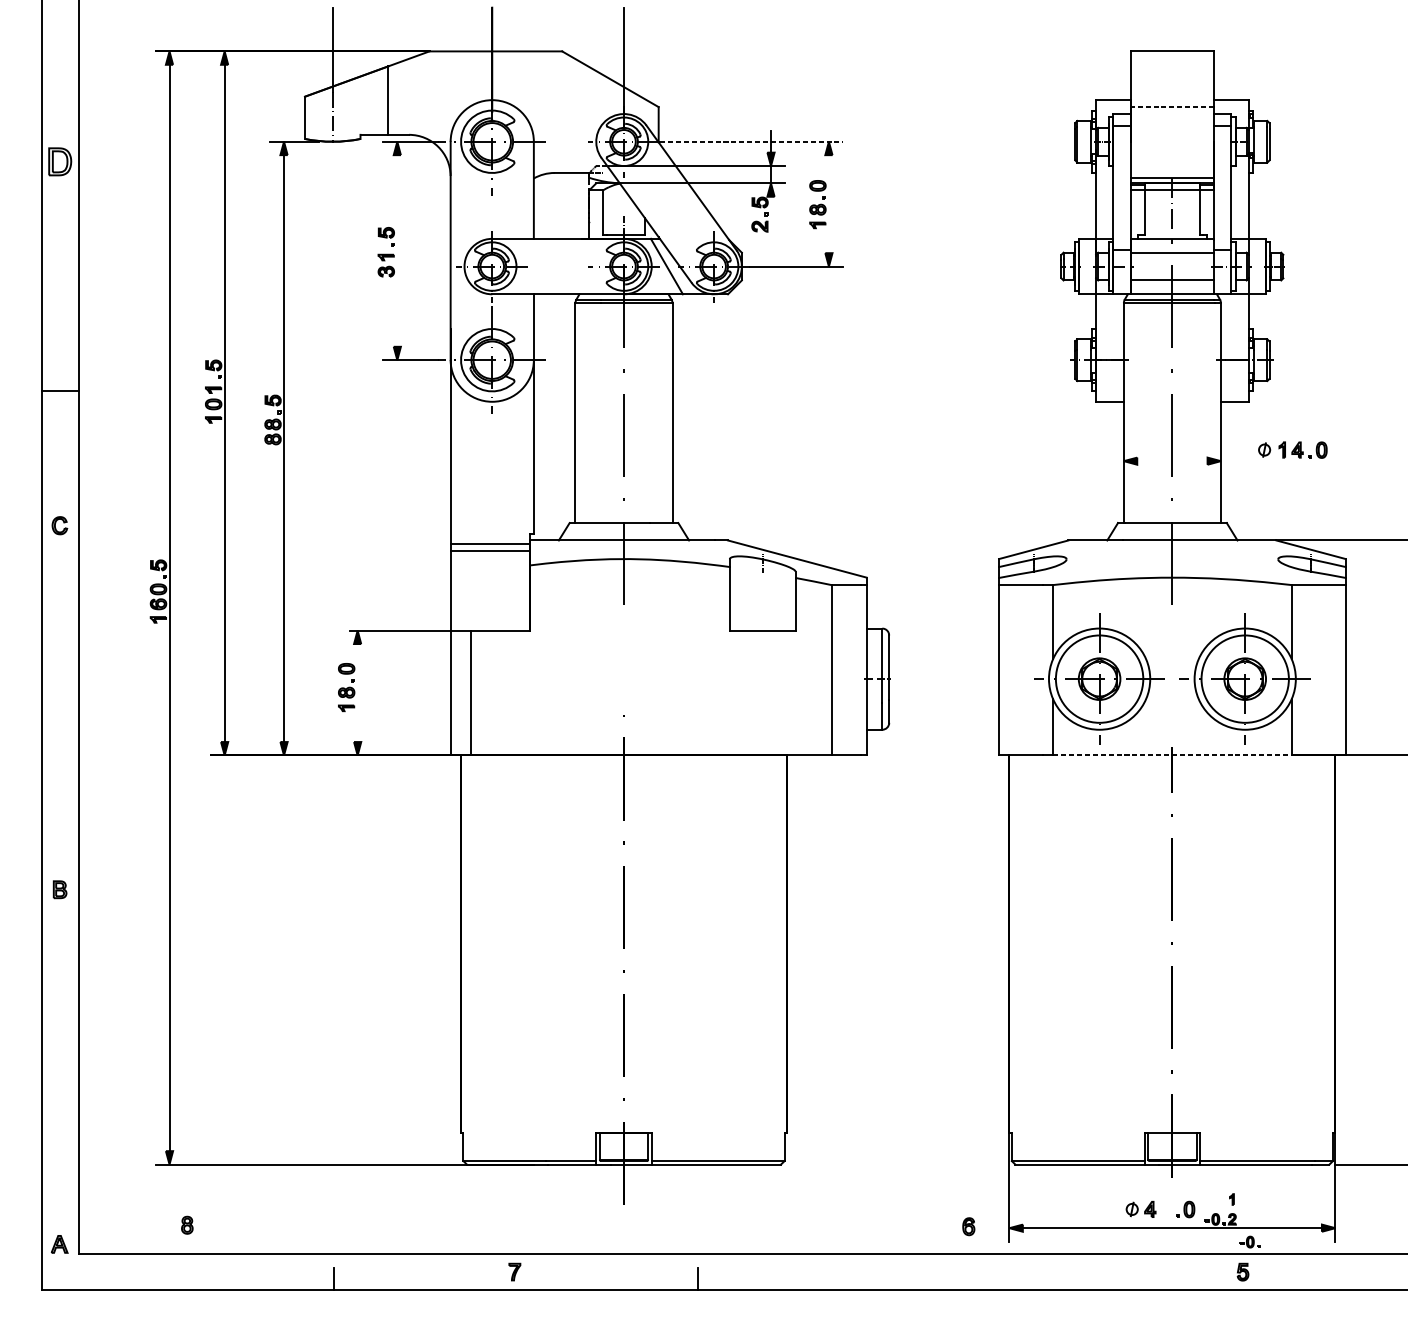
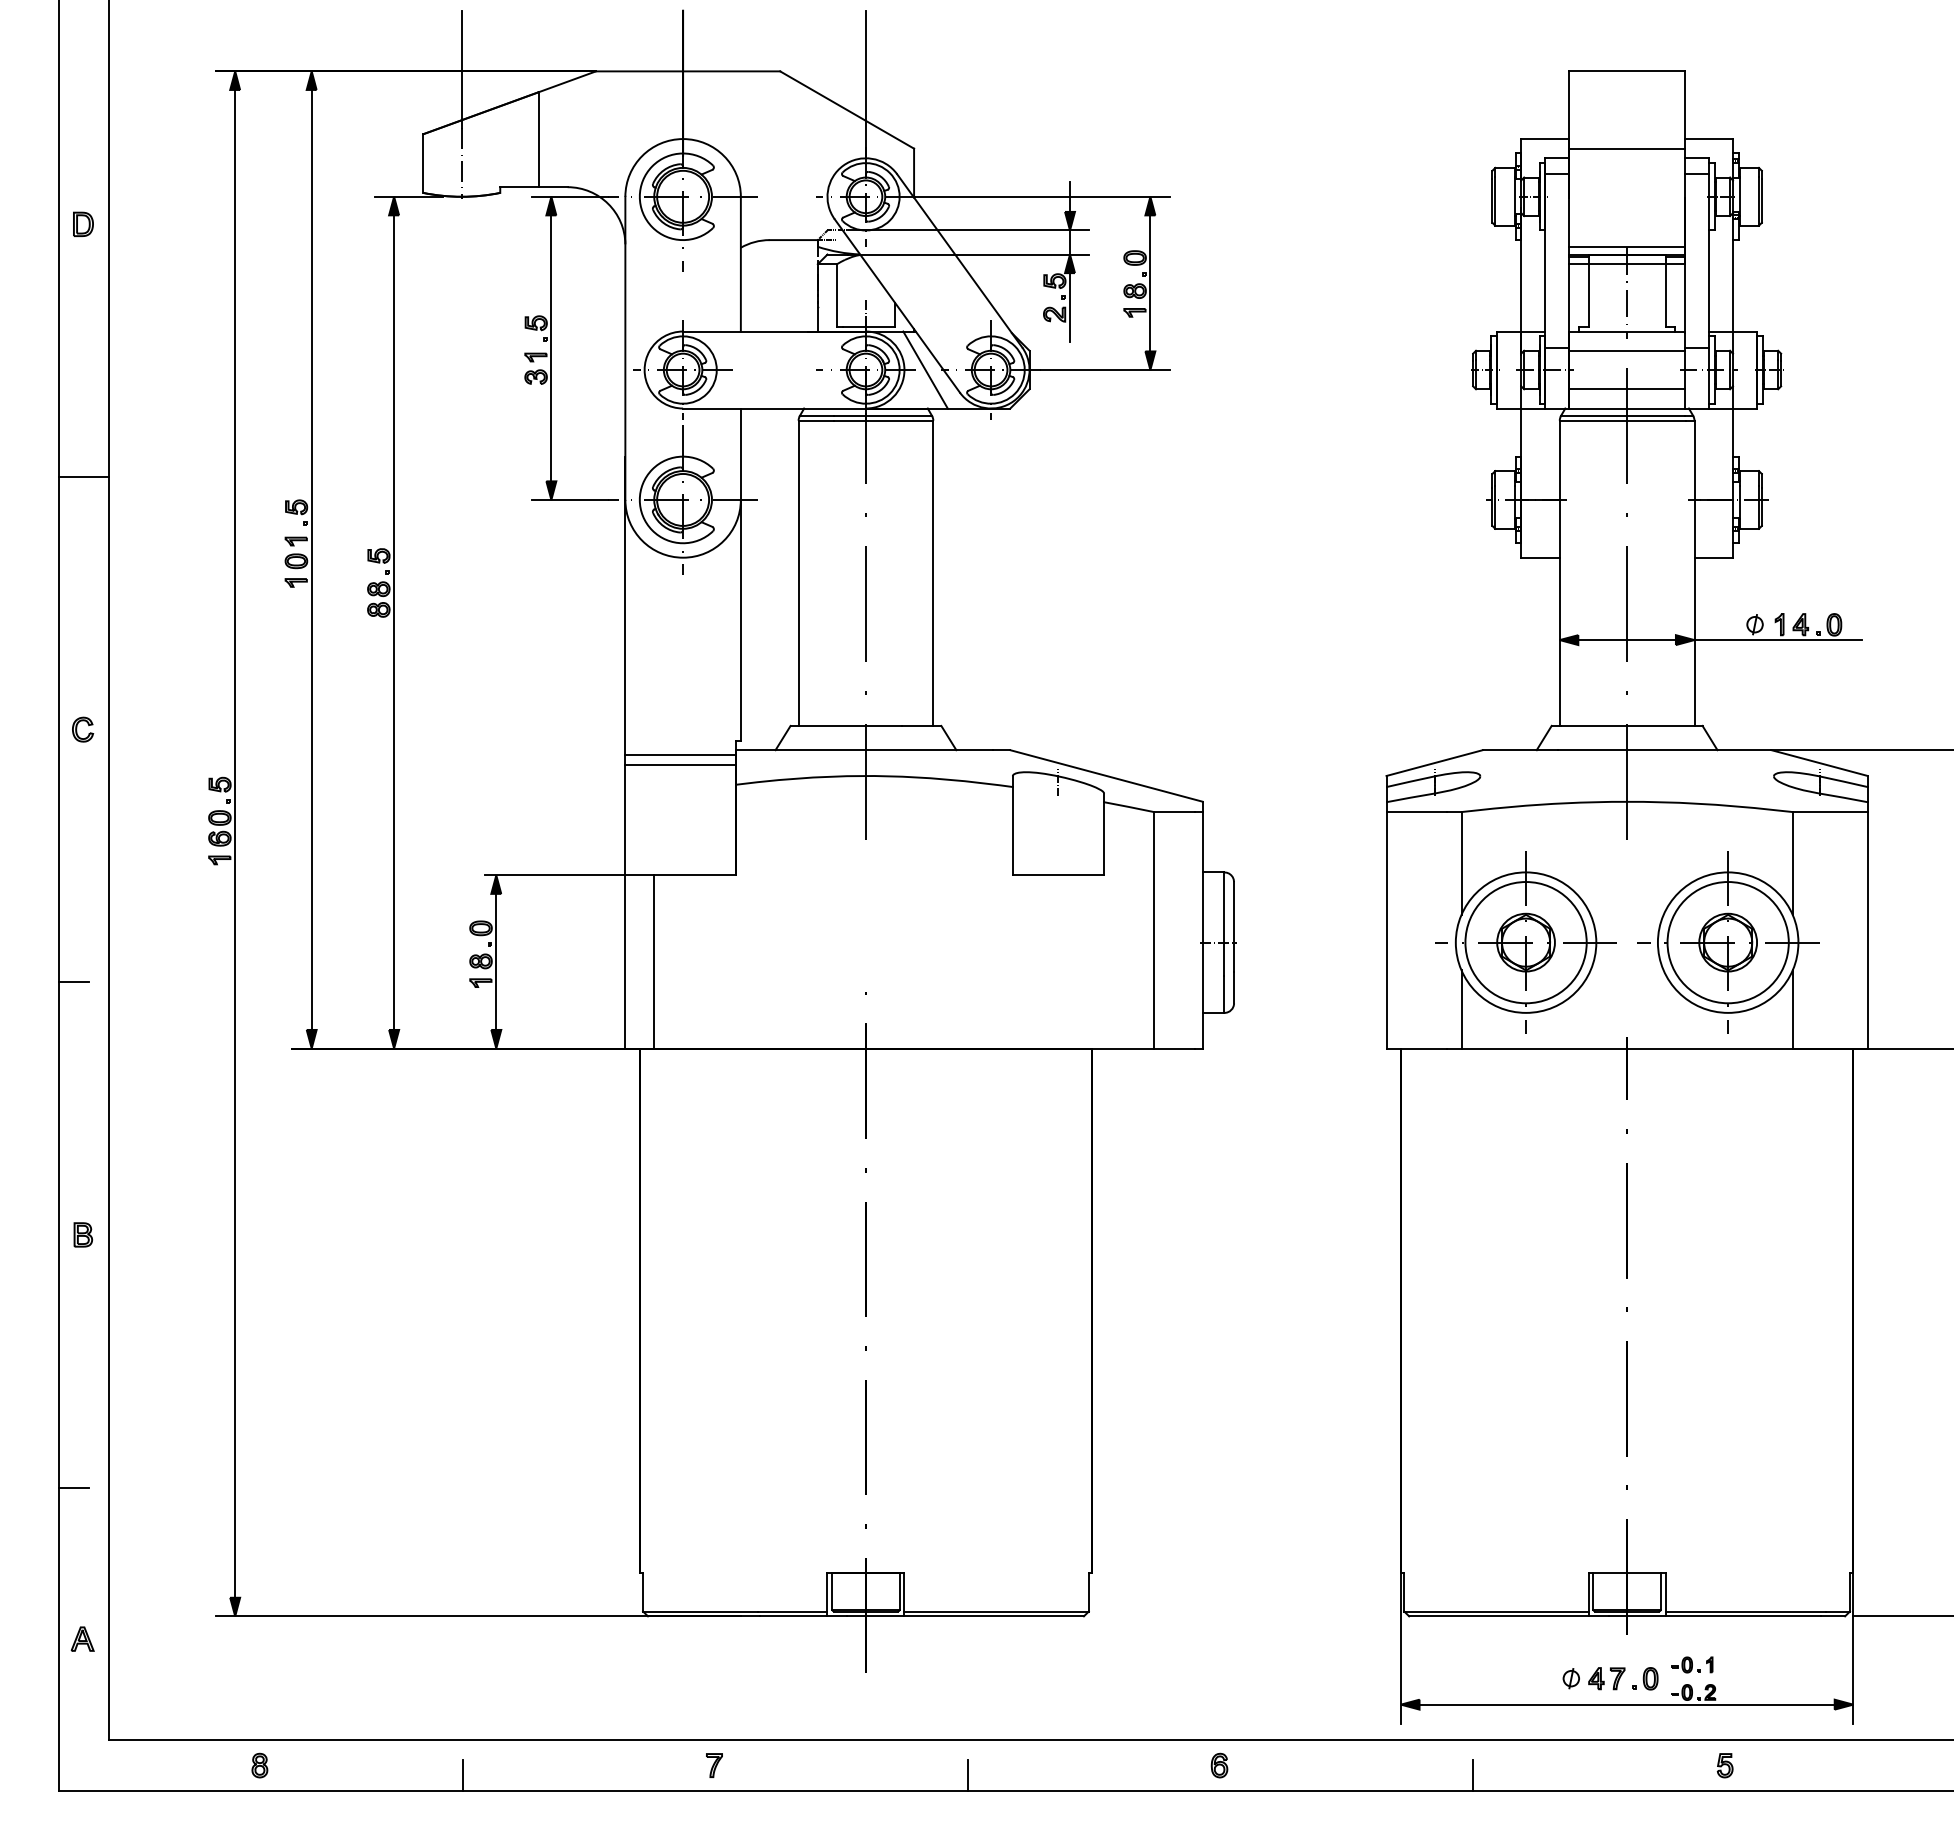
line: (1172, 106) -> (1627, 148), dashed -> solid
line: (751, 141) -> (1042, 196), dashed -> solid
part: (60, 161) -> (83, 223), size x0.62
line: (829, 204) -> (1150, 283), added
line: (771, 221) -> (1070, 307), added
line: (397, 251) -> (551, 348), added
line: (60, 391) -> (83, 477), moved
line: (1171, 461) -> (1626, 640), added
line: (1280, 461) -> (1777, 640), added
line: (357, 692) -> (496, 961), added
line: (53, 707) -> (73, 982), added
line: (1172, 755) -> (1627, 1048), dashed -> solid
line: (53, 1071) -> (73, 1487), added
part: (1165, 1209) -> (1617, 1678), added
part: (187, 1225) -> (259, 1765), moved
part: (968, 1226) -> (1219, 1765), moved
part: (1249, 1241) -> (1685, 1664), moved
part: (59, 1243) -> (82, 1638), moved
line: (1061, 1279) -> (1473, 1775), added

